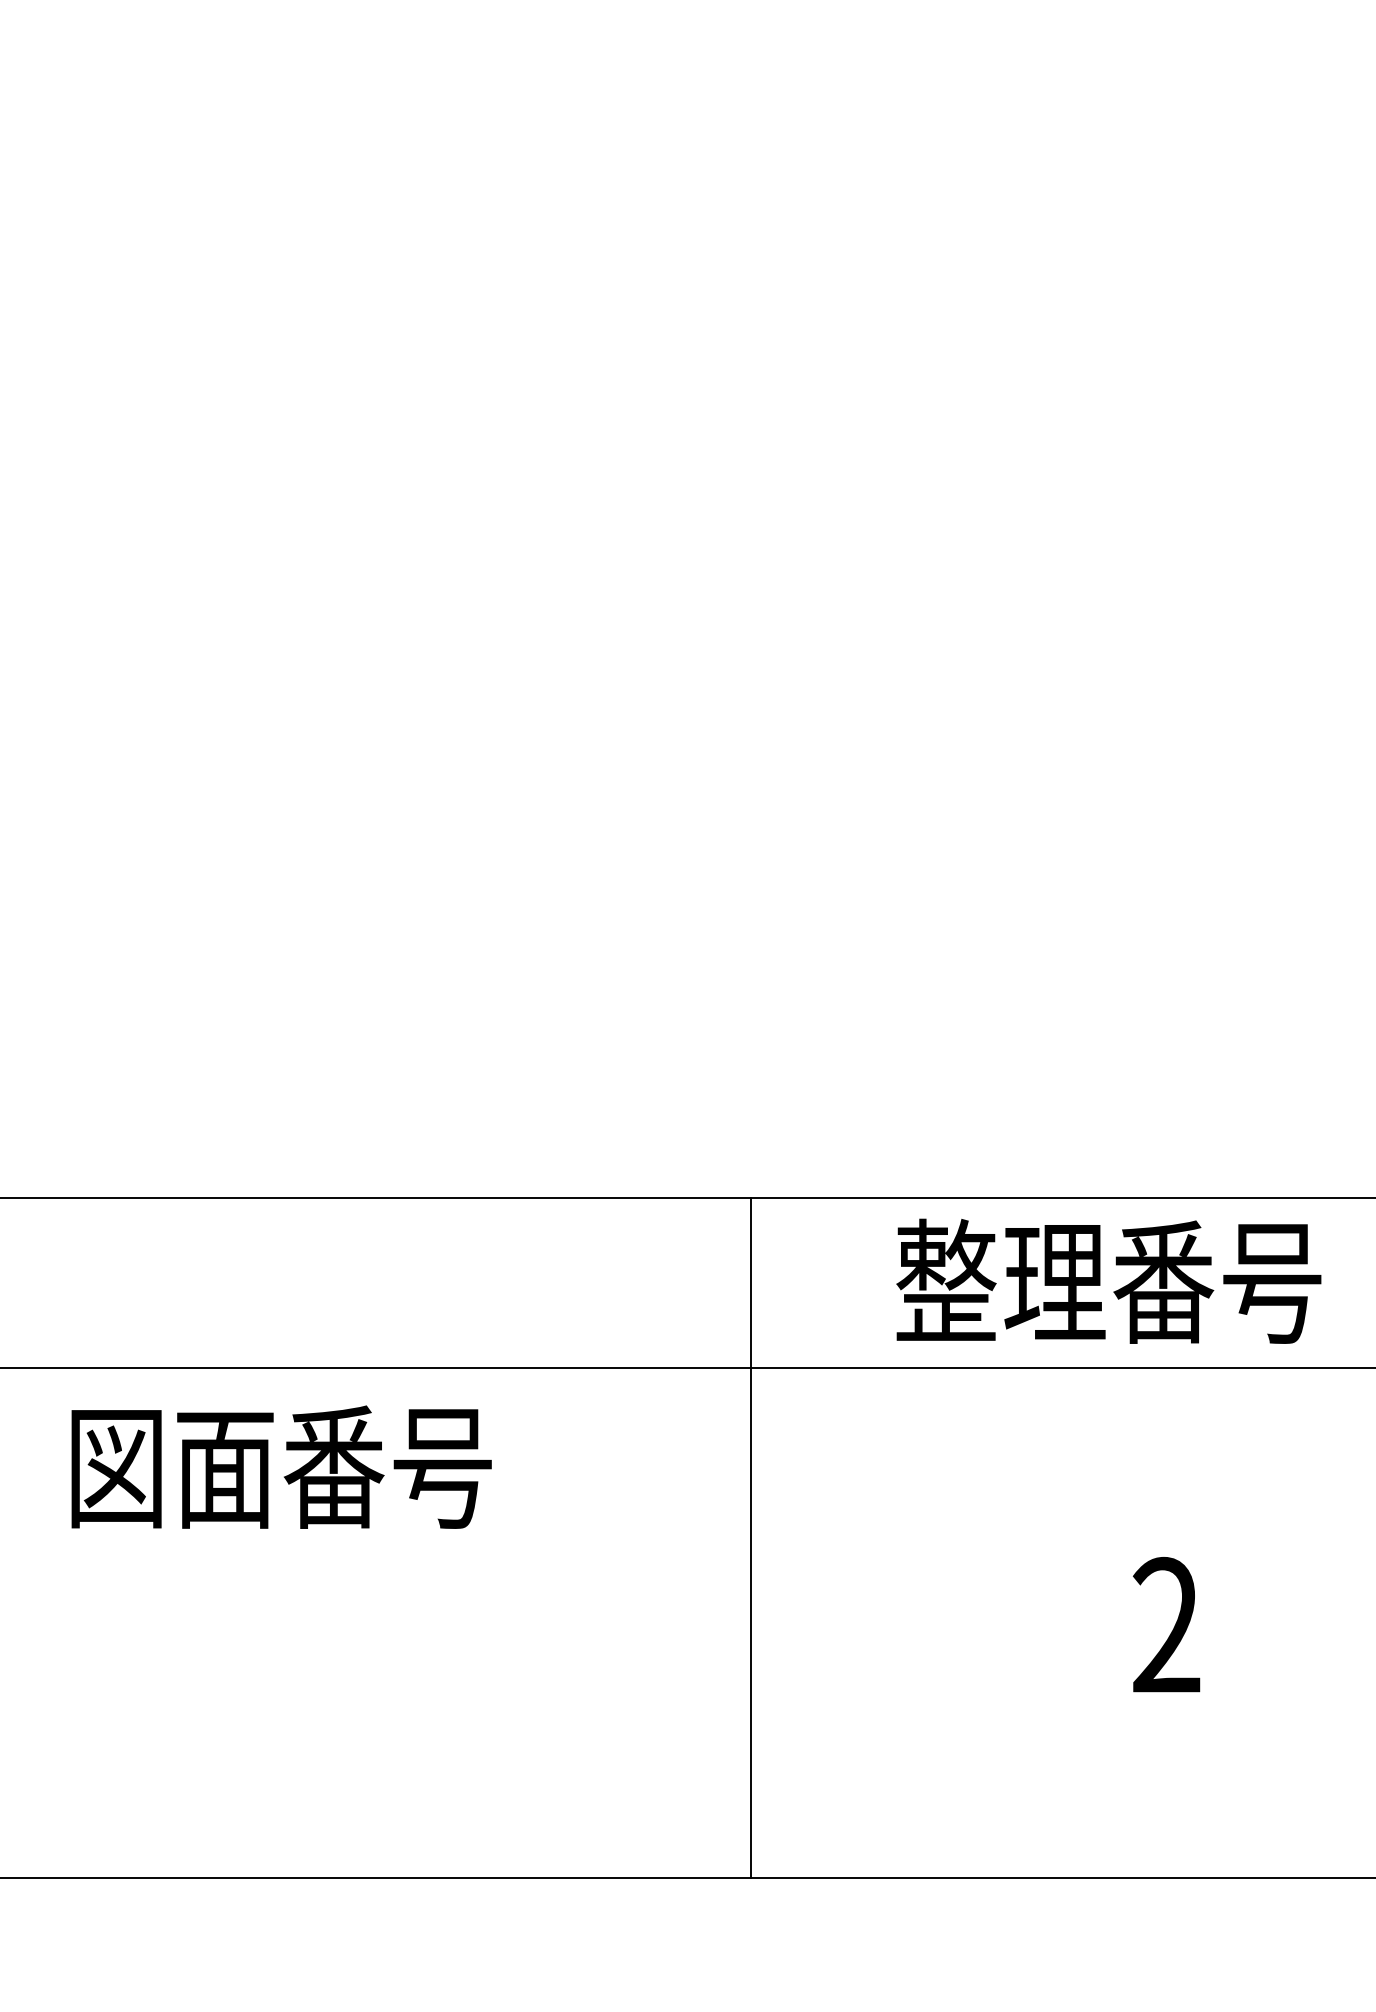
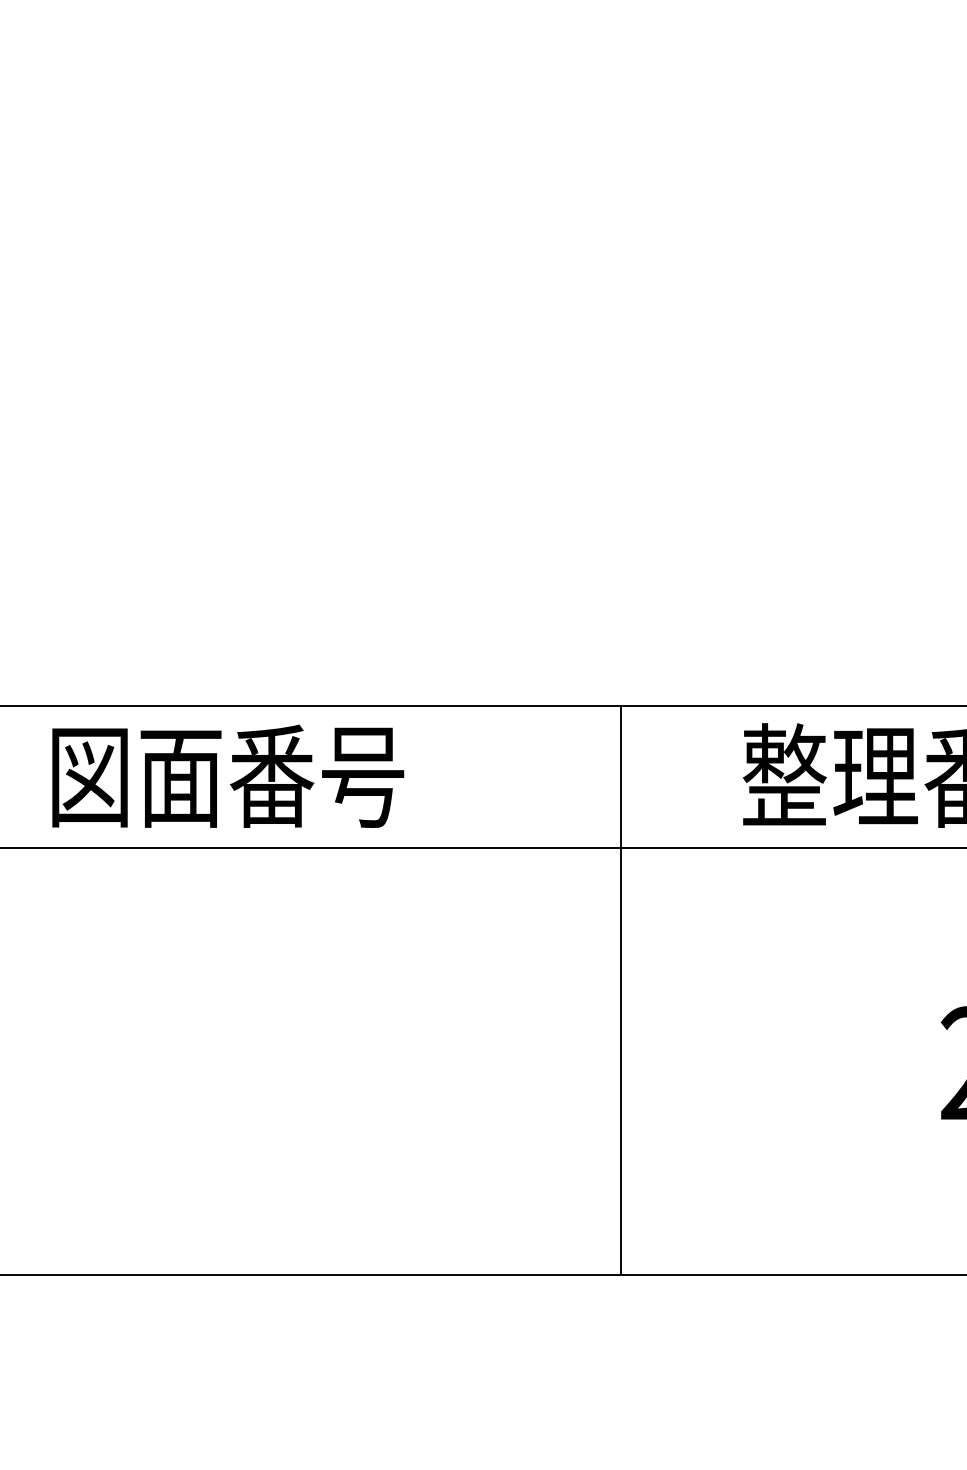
text: (281, 1466) -> (228, 775), moved

